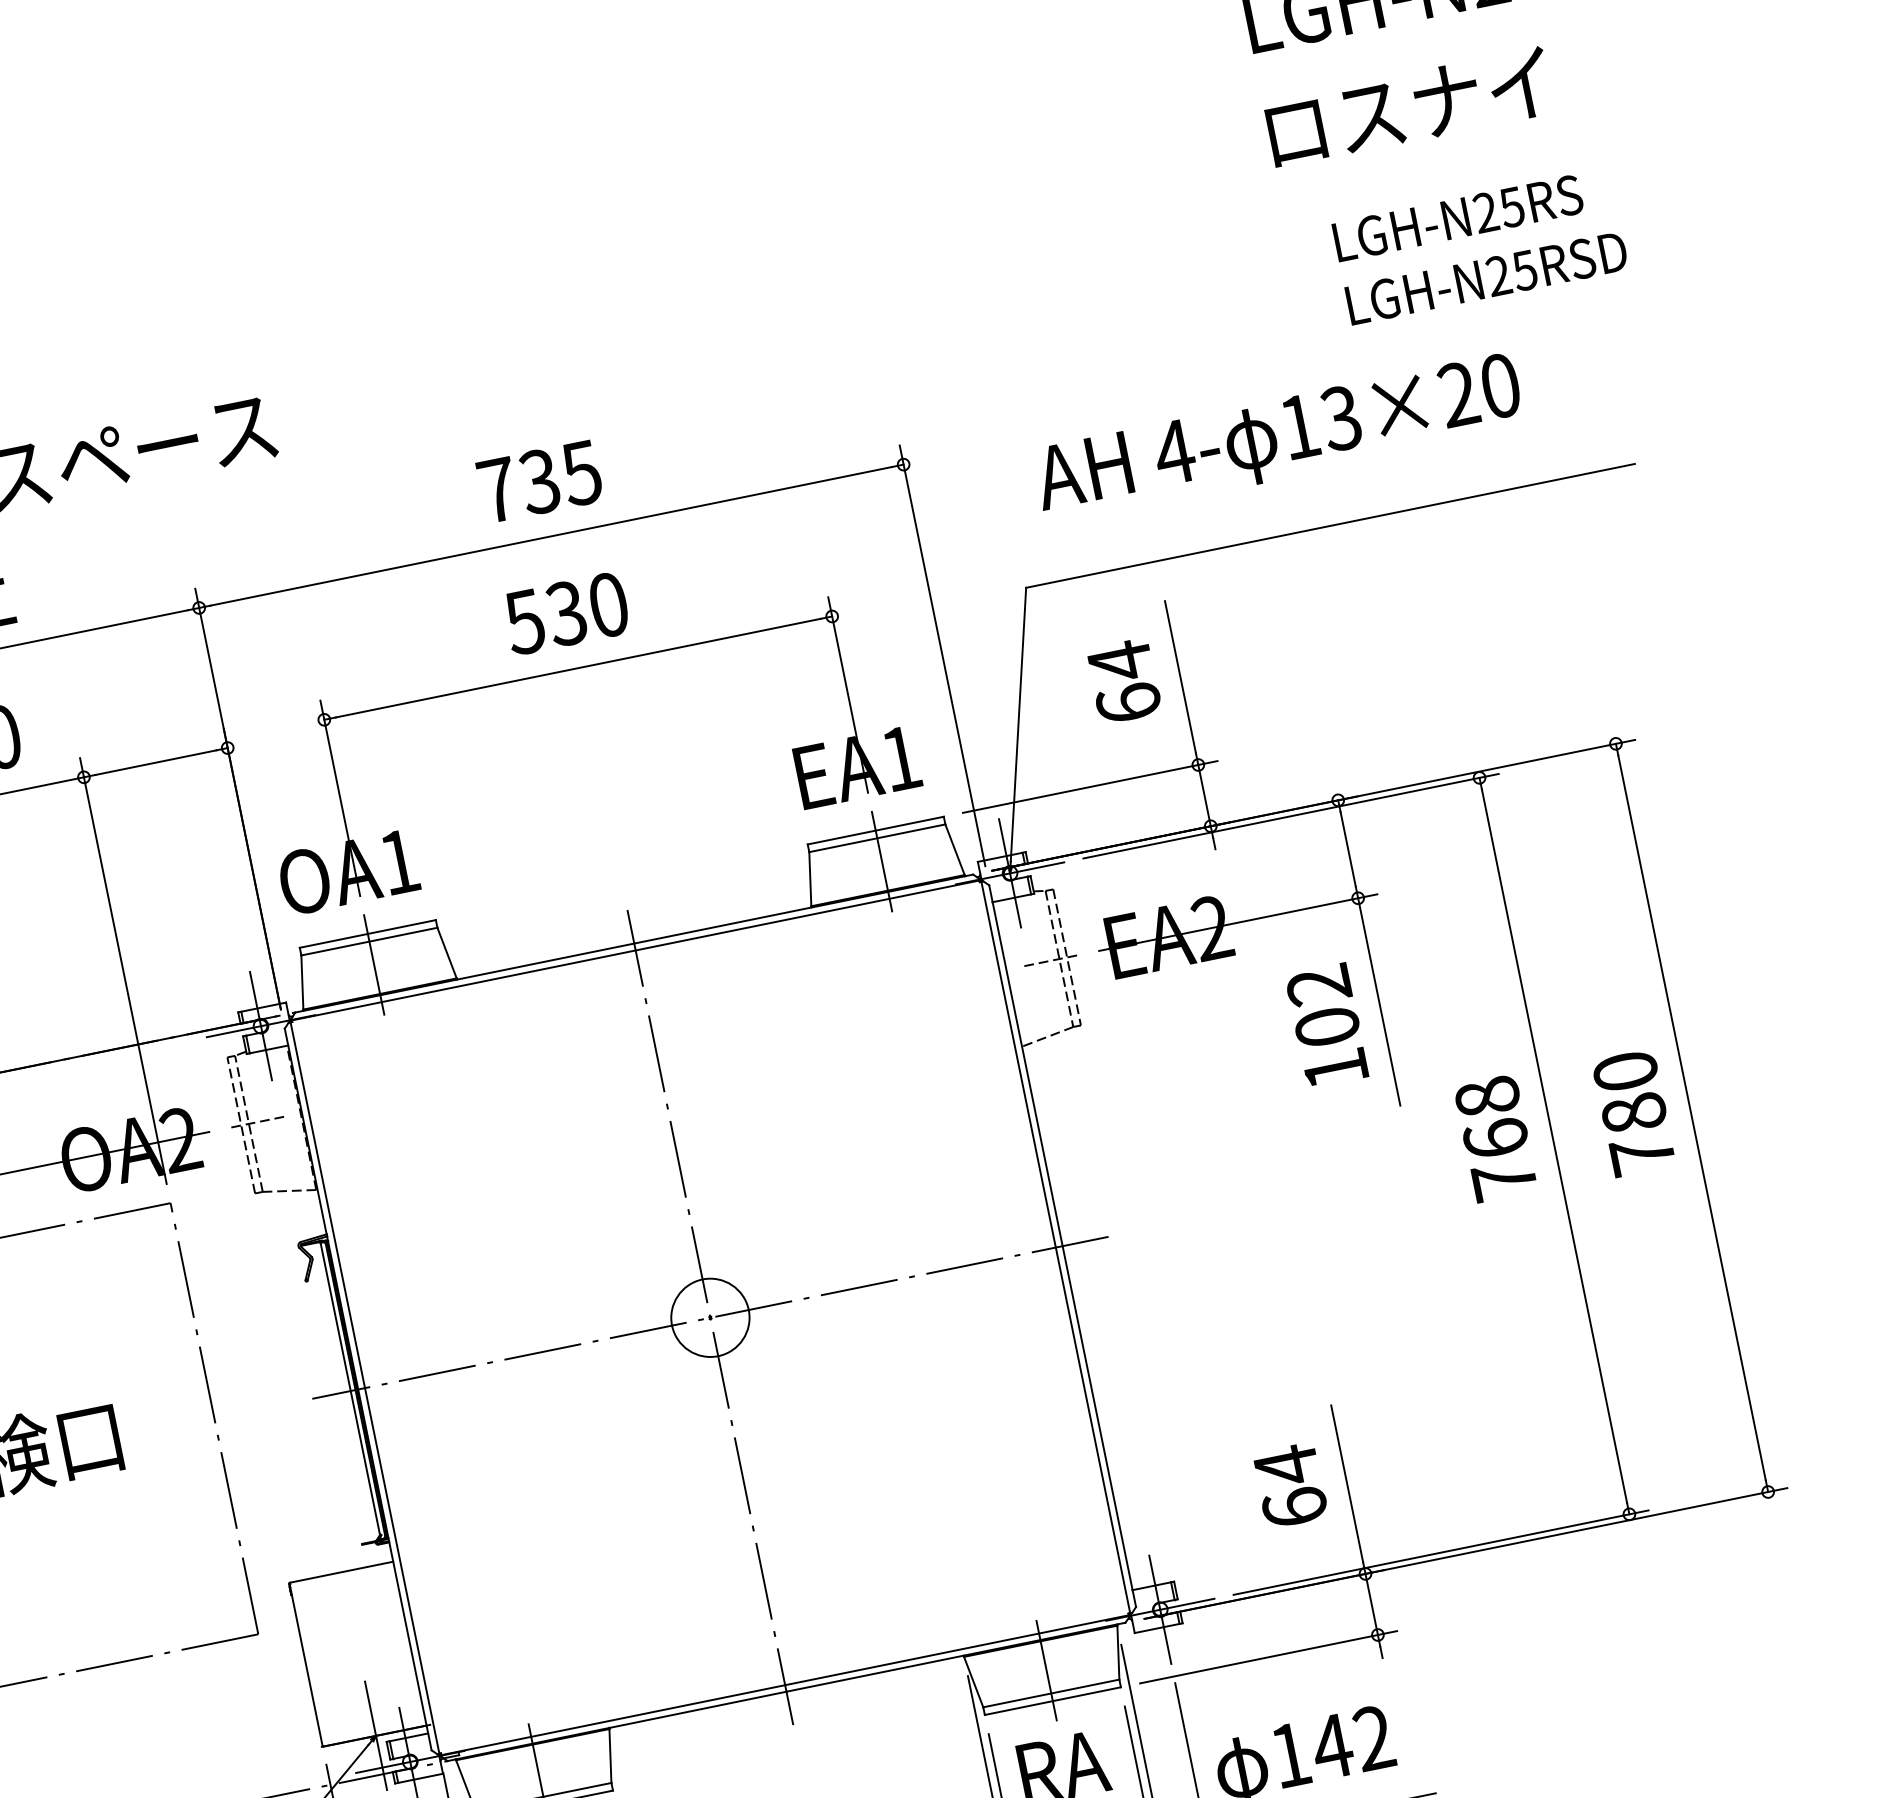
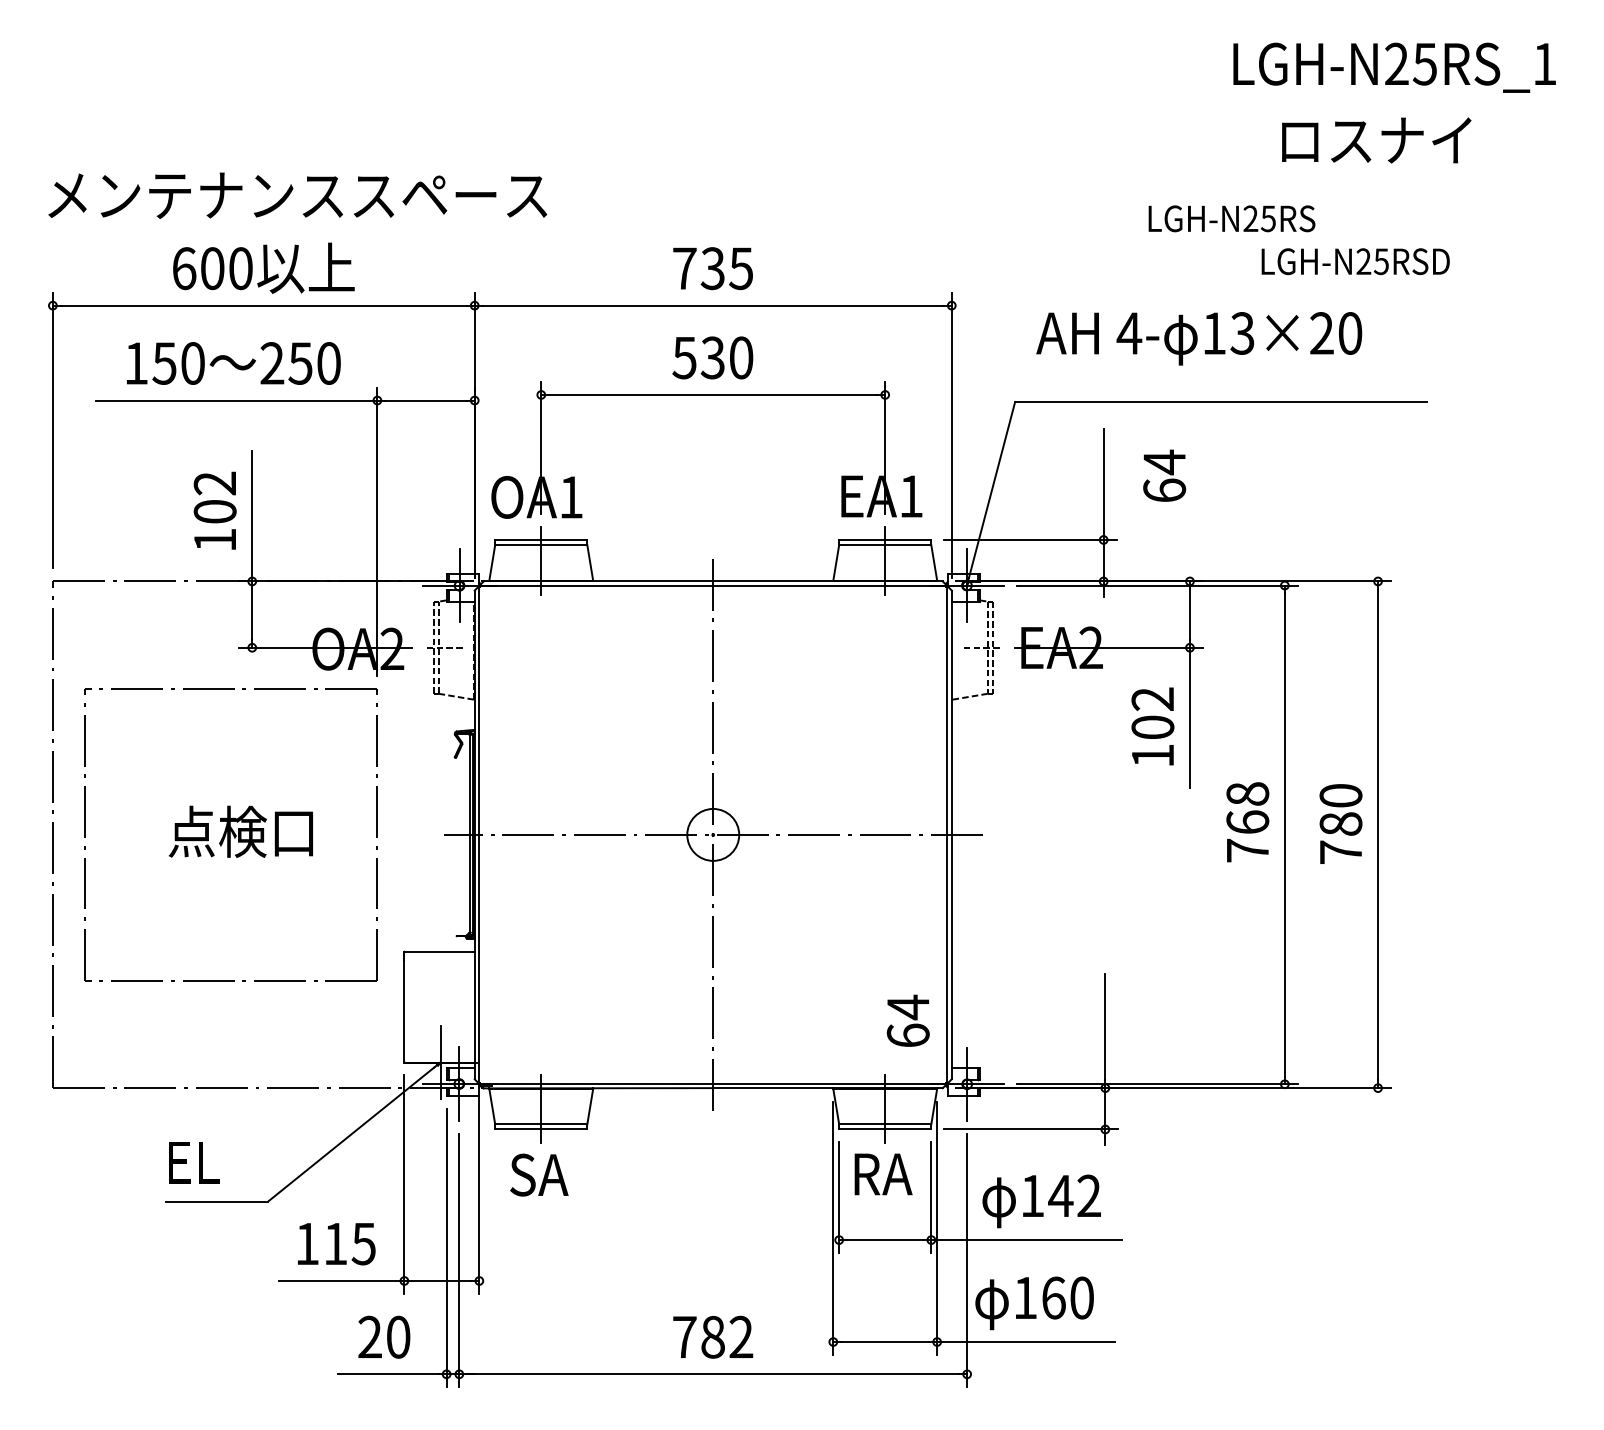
text: (1408, 107) -> (1376, 140), moved
text: (1457, 217) -> (1231, 218), moved
text: (1124, 680) -> (1164, 475), moved
text: (1289, 1485) -> (907, 1020), moved

